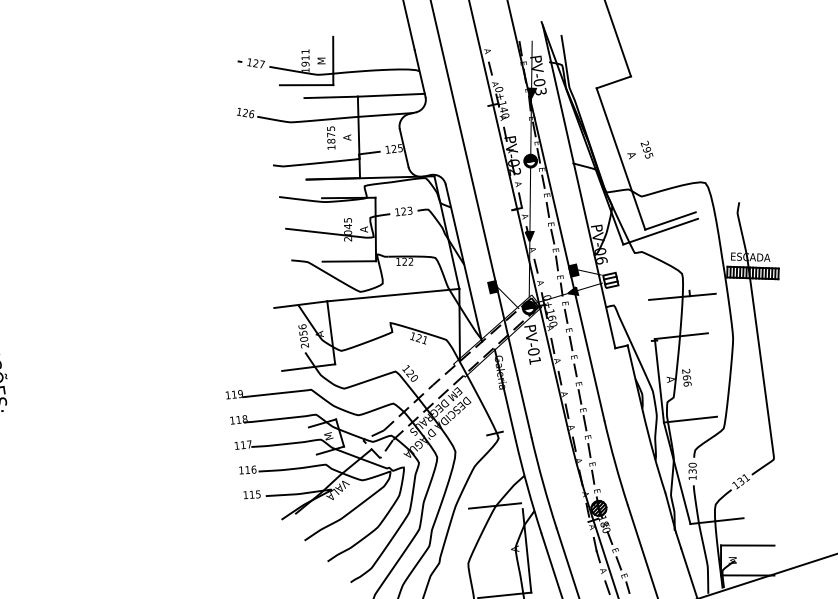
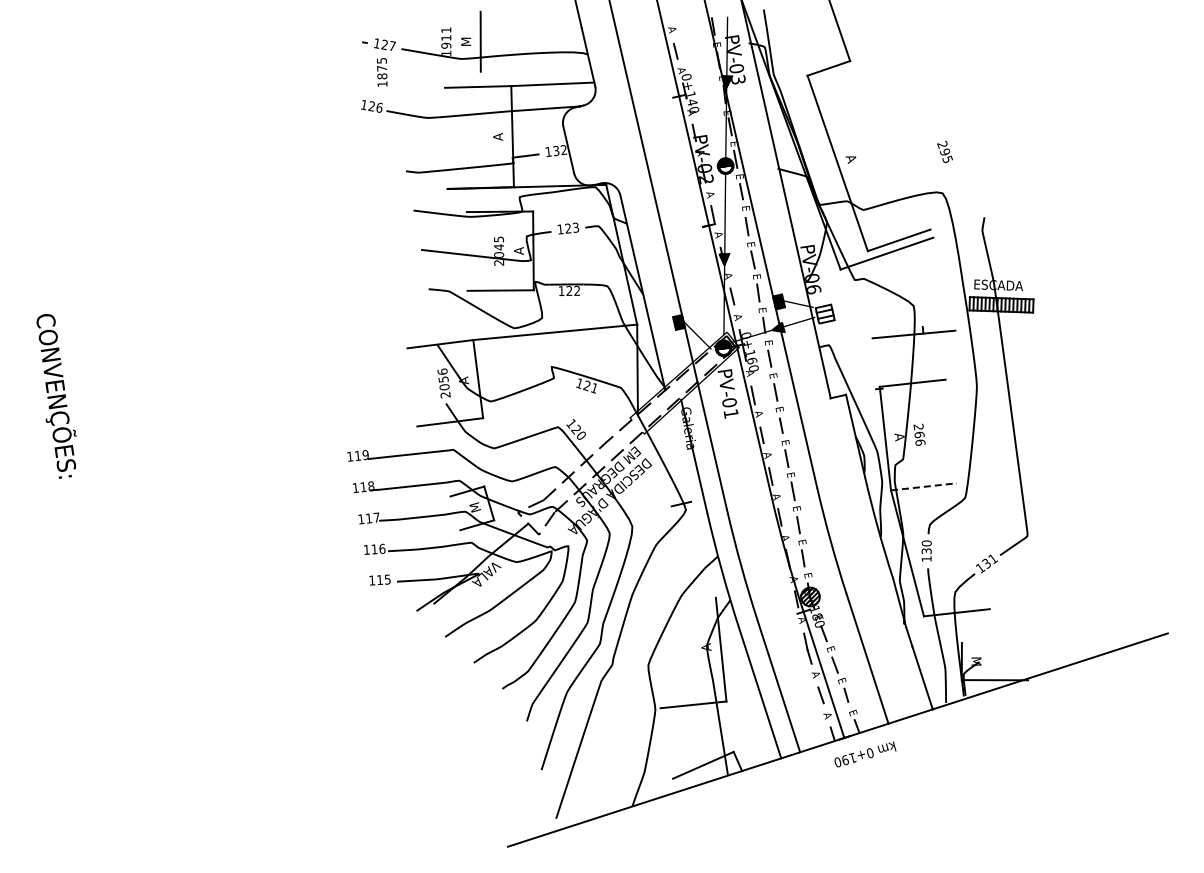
line: (306, 84) -> (447, 71), removed
text: (331, 138) -> (382, 72), moved
text: (397, 148) -> (560, 150), 125 -> 132
text: (646, 149) -> (944, 151), moved
line: (690, 419) -> (924, 486), solid -> dashed
line: (495, 505) -> (681, 593), removed
line: (747, 545) -> (994, 642), removed

